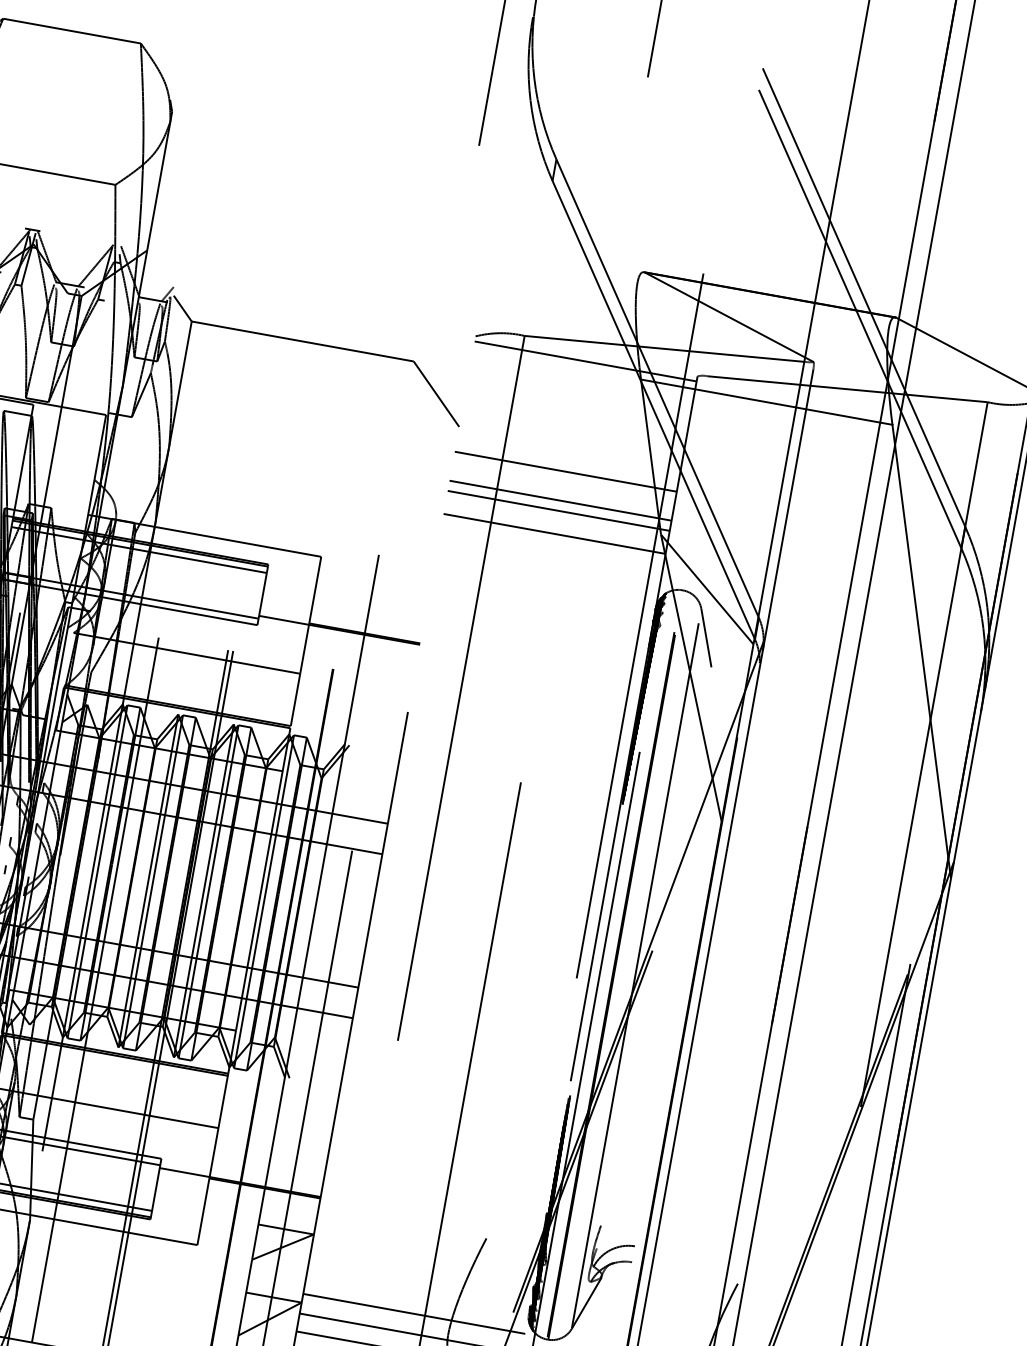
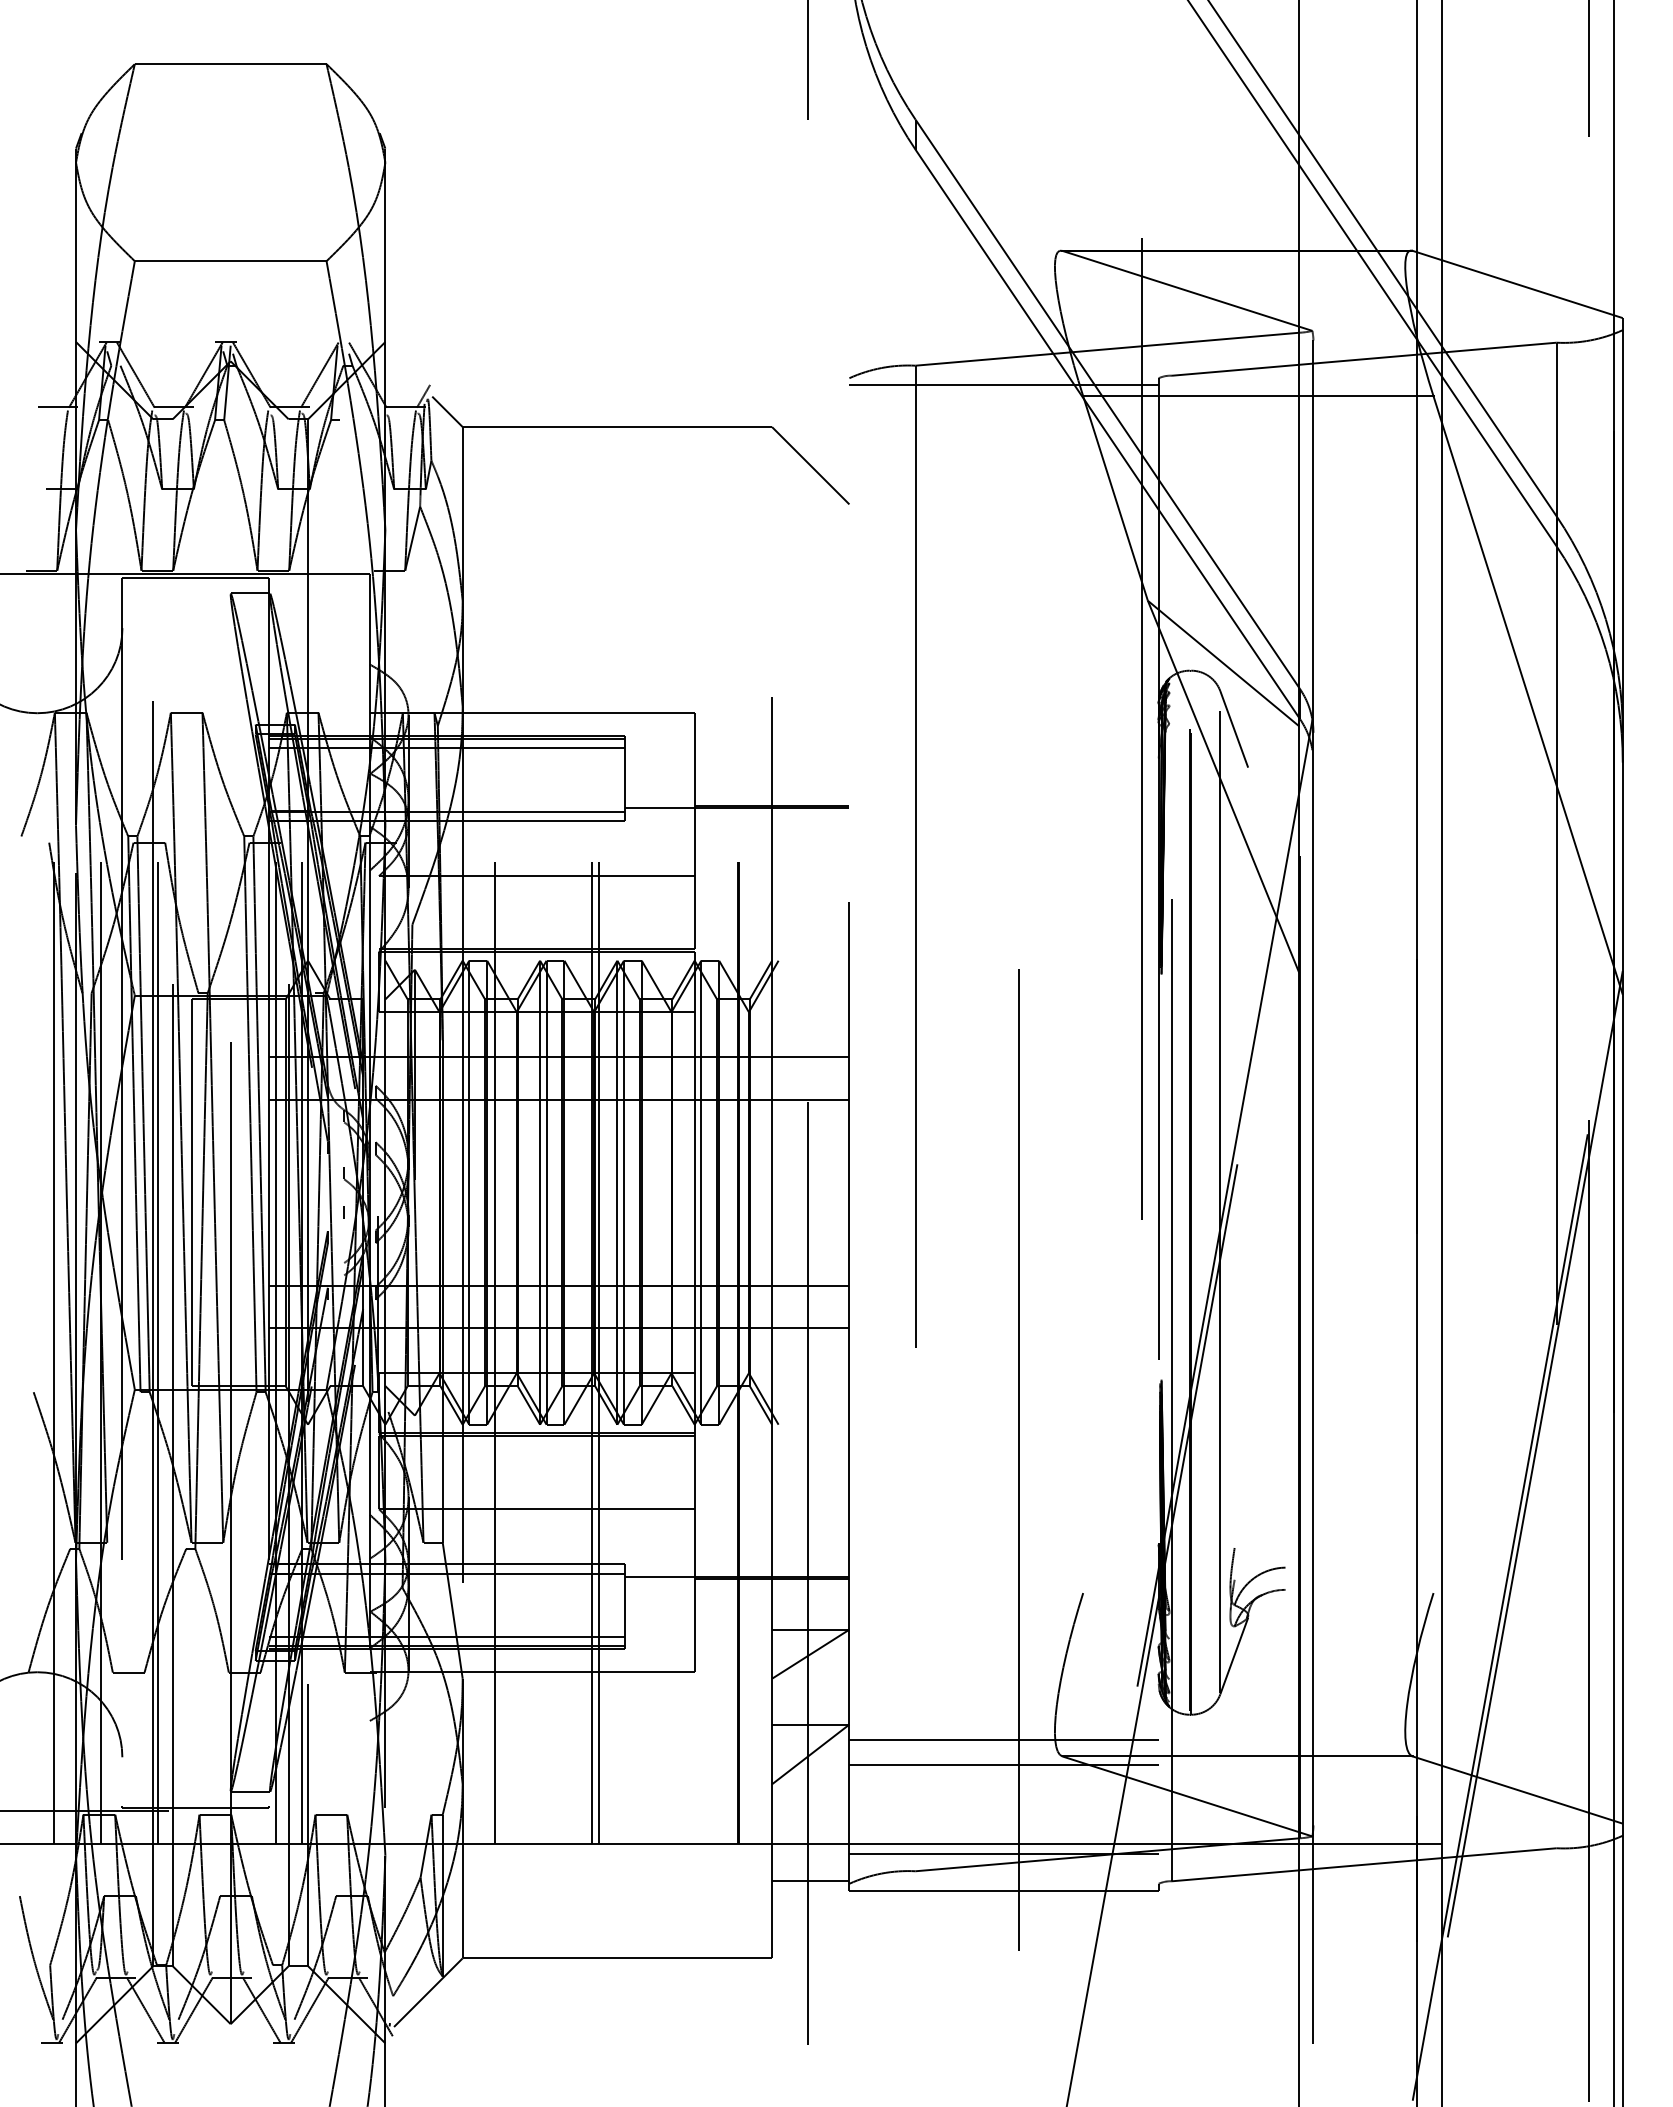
line: (565, 471) -> (1003, 538), removed
line: (560, 500) -> (1003, 579), removed
line: (558, 510) -> (1003, 593), removed
line: (554, 533) -> (1003, 625), removed
line: (413, 1313) -> (1003, 1712), removed

